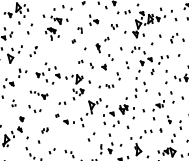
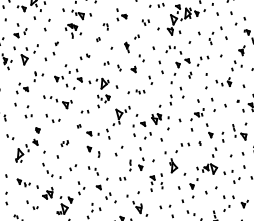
part: (174, 37) -> (215, 35), size x1.67
part: (33, 51) -> (51, 51), size x1.67
part: (61, 55) -> (84, 56), added
part: (127, 65) -> (160, 67), size x1.67
part: (38, 95) -> (57, 102), size x1.43
part: (13, 103) -> (28, 111), size x1.67
part: (169, 119) -> (209, 130), size x1.67
part: (69, 137) -> (93, 151), added

